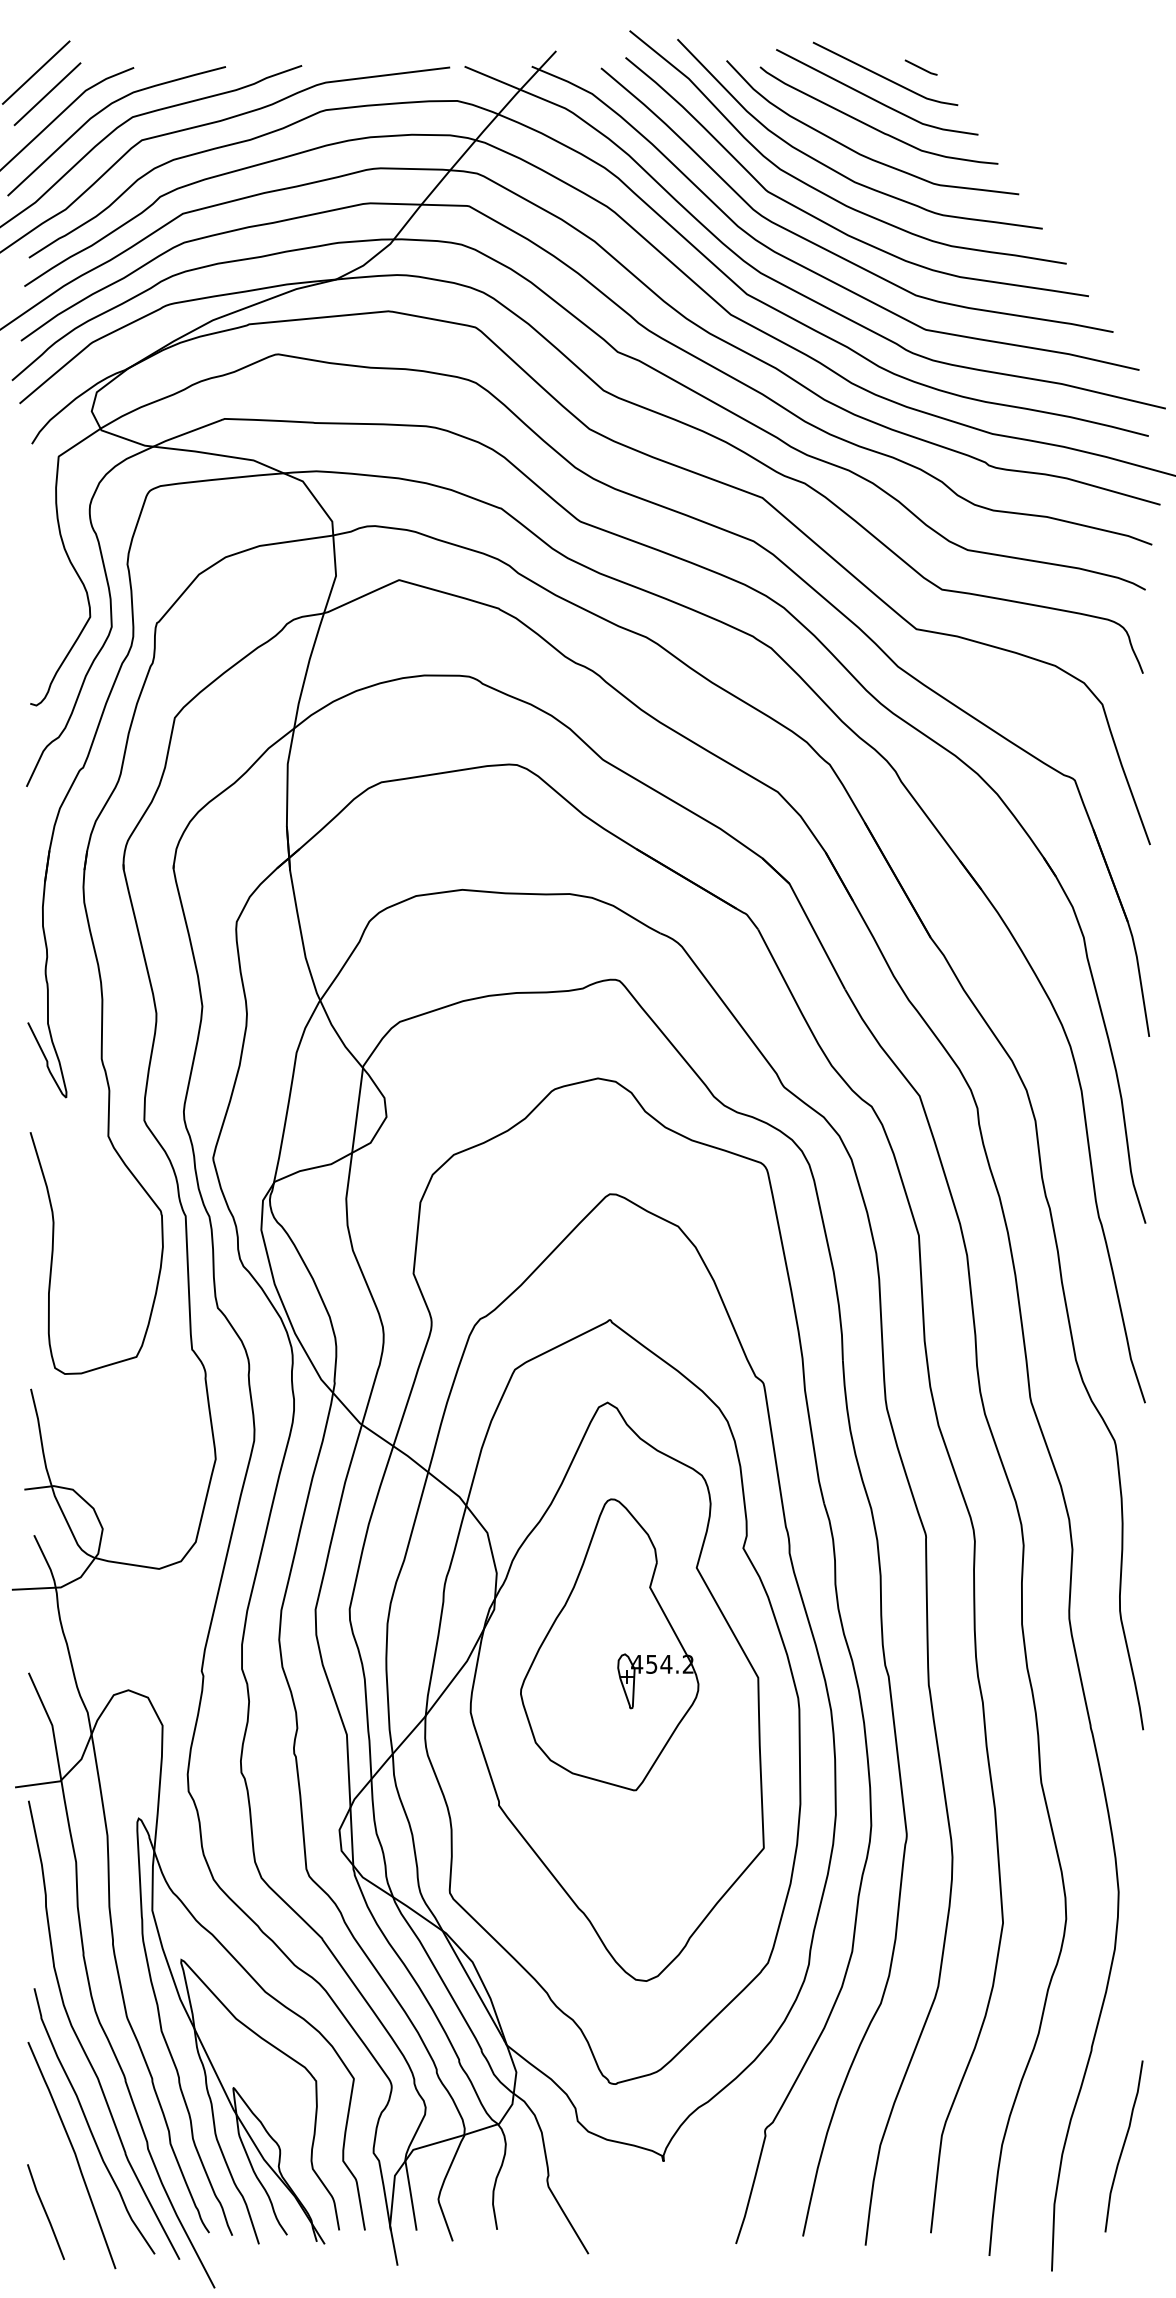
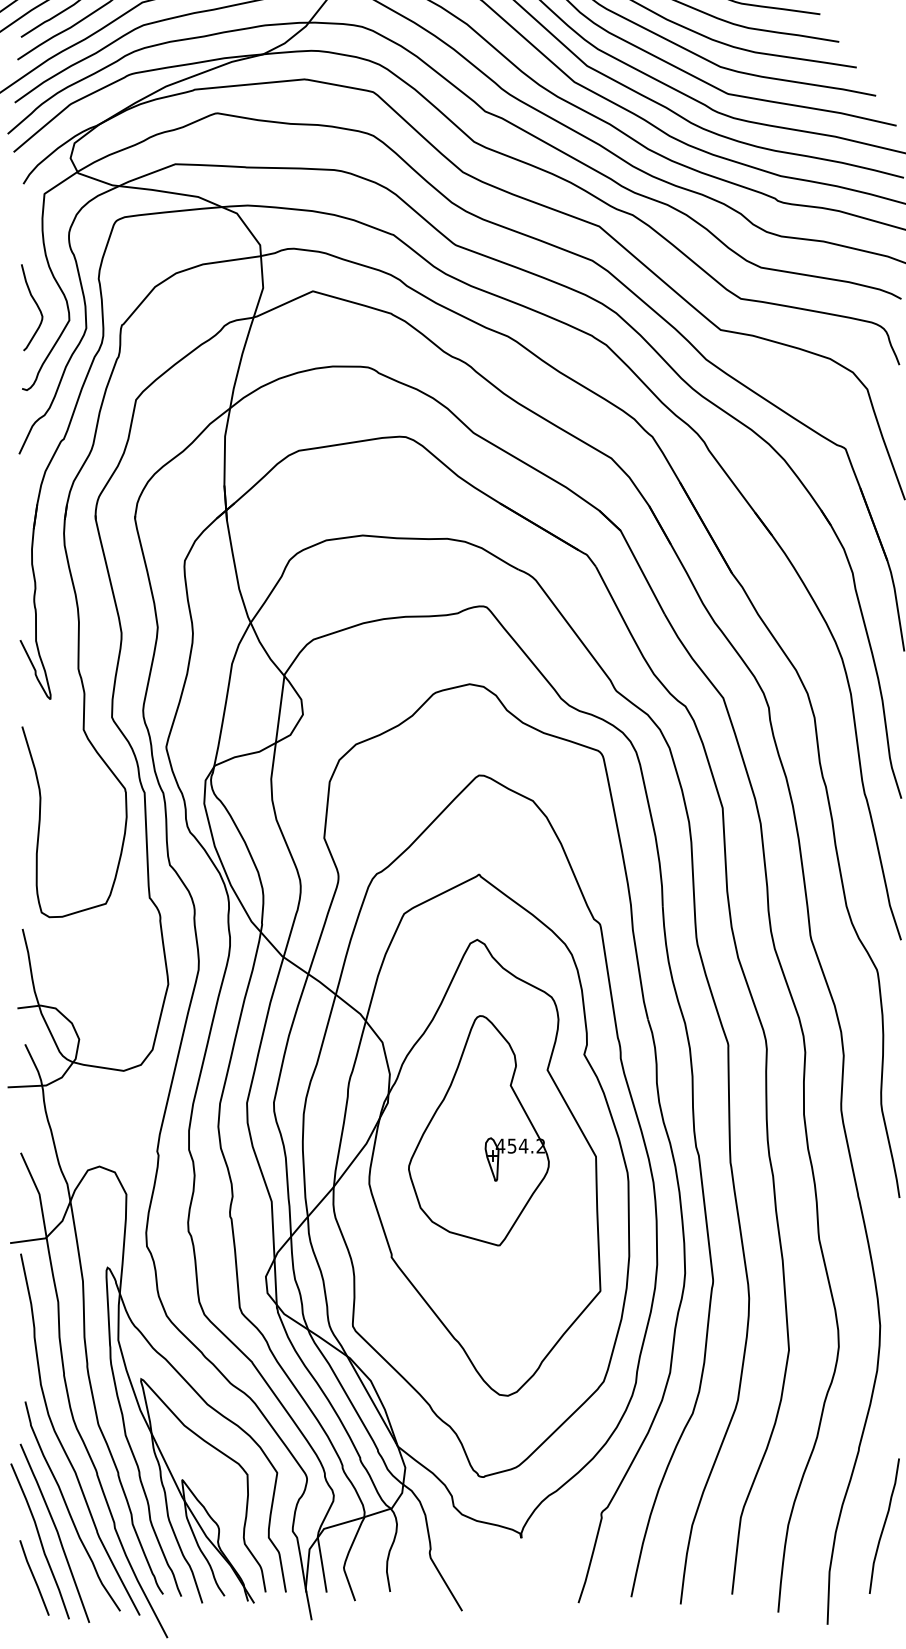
curve: (47, 596) -> (35, 304), added
curve: (52, 2164) -> (39, 1540), added

